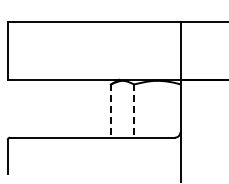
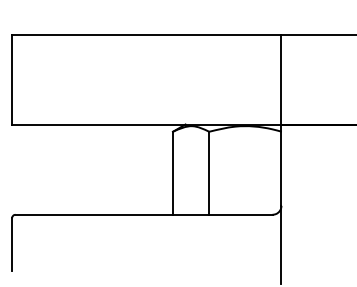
line: (110, 111) -> (172, 173), dashed -> solid
line: (134, 111) -> (209, 173), dashed -> solid

